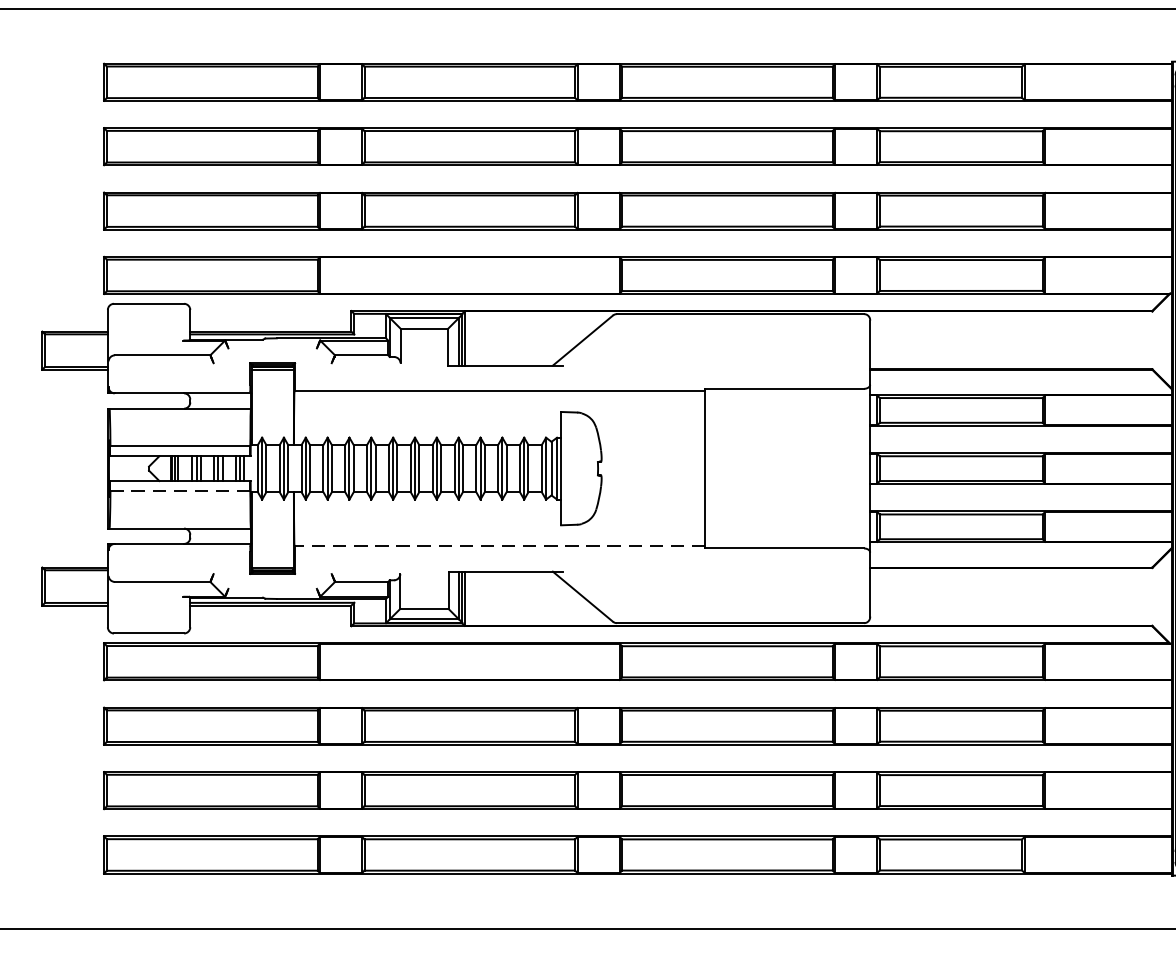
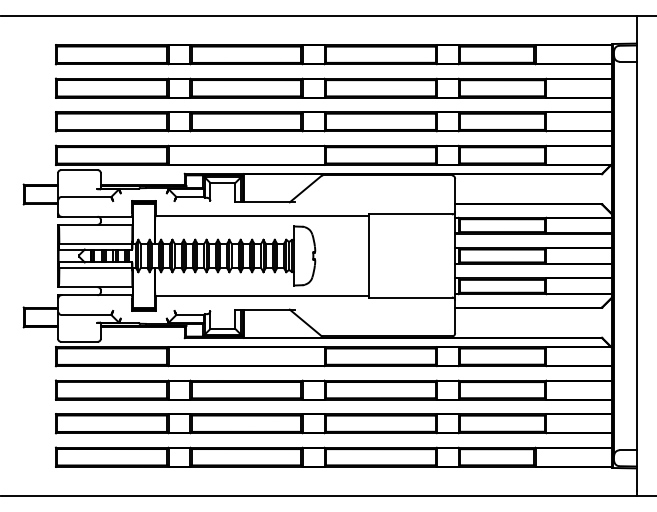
line: (179, 490) -> (95, 267), dashed -> solid
line: (500, 546) -> (262, 296), dashed -> solid

